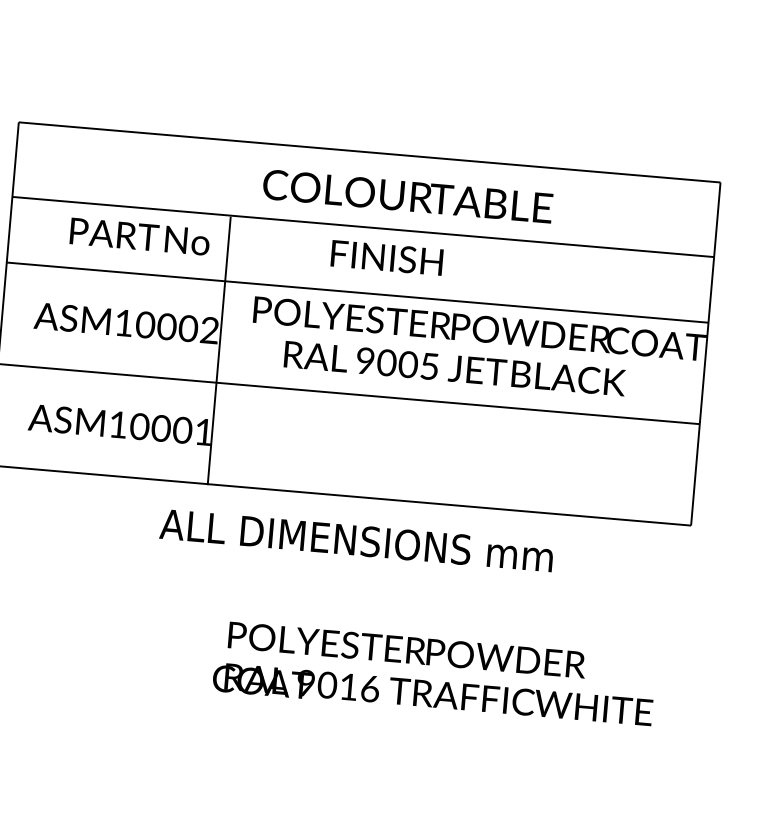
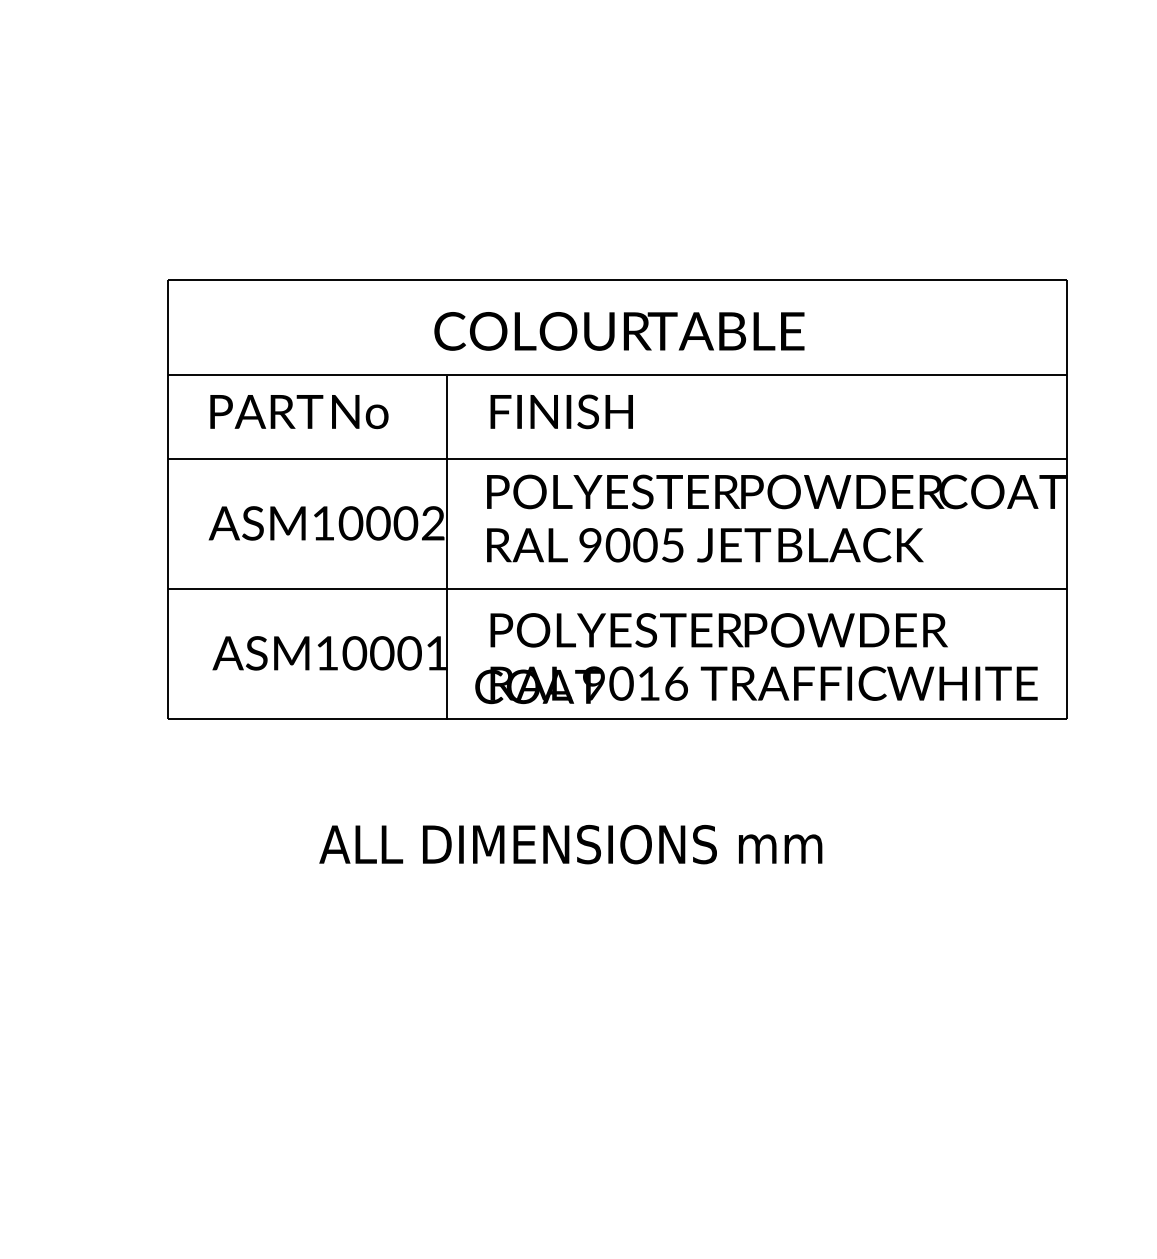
text: (407, 196) -> (619, 331), moved
text: (140, 237) -> (299, 412), moved
text: (386, 257) -> (561, 411), moved
text: (455, 368) -> (705, 545), moved
text: (356, 540) -> (570, 844), moved
text: (434, 674) -> (756, 658), moved

